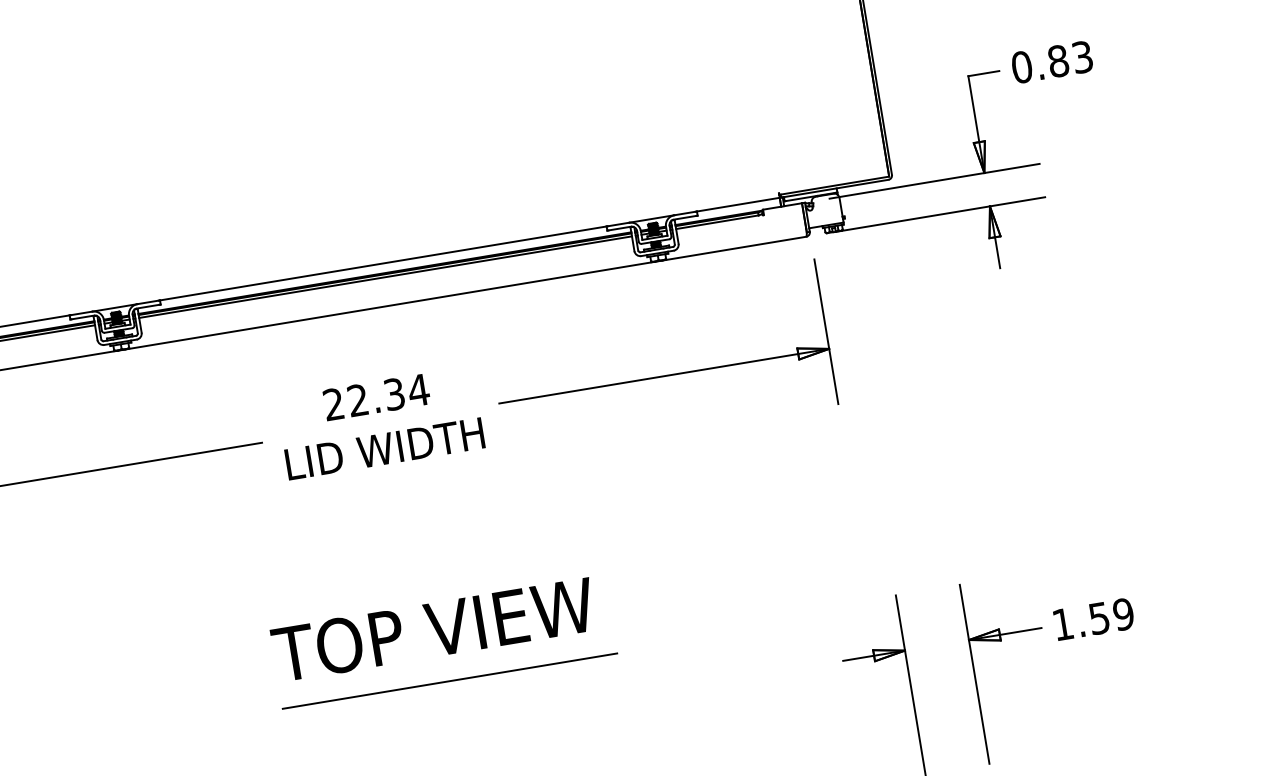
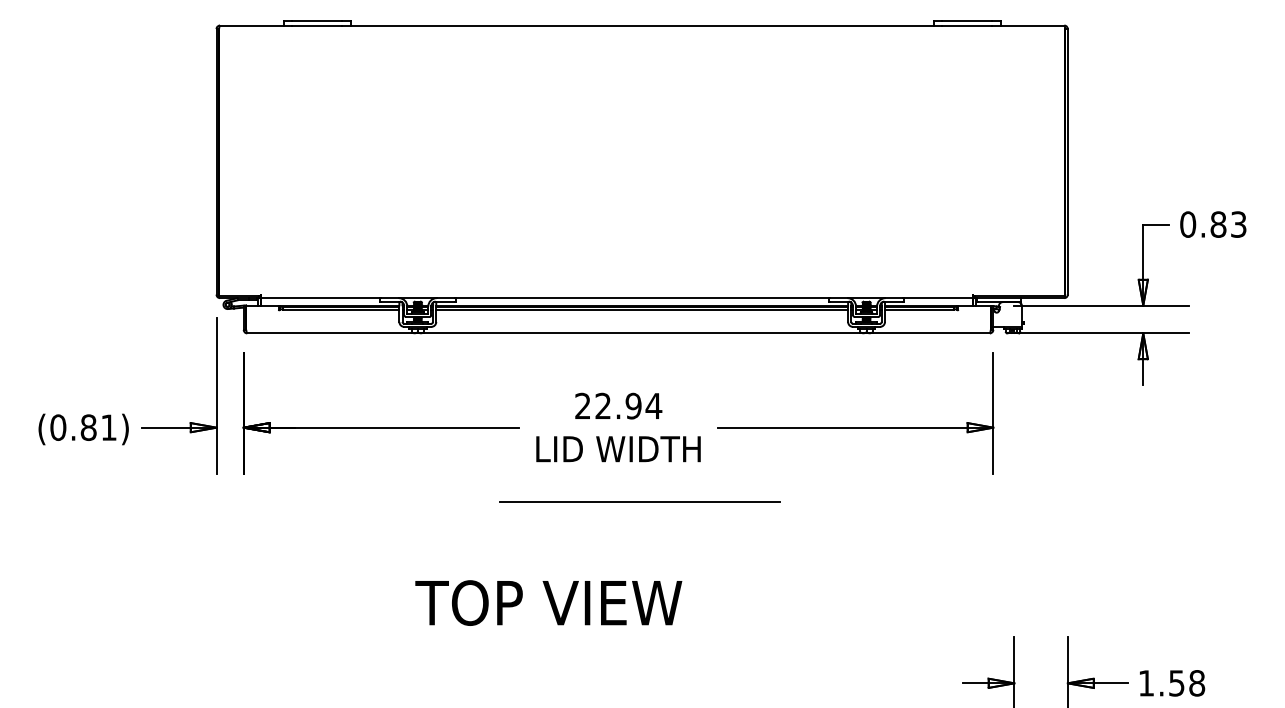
text: (394, 393) -> (633, 405), 22.34 -> 22.94
text: (1124, 614) -> (1197, 683), 1.59 -> 1.58
text: (433, 629) -> (548, 602), moved
line: (449, 680) -> (639, 501), moved

